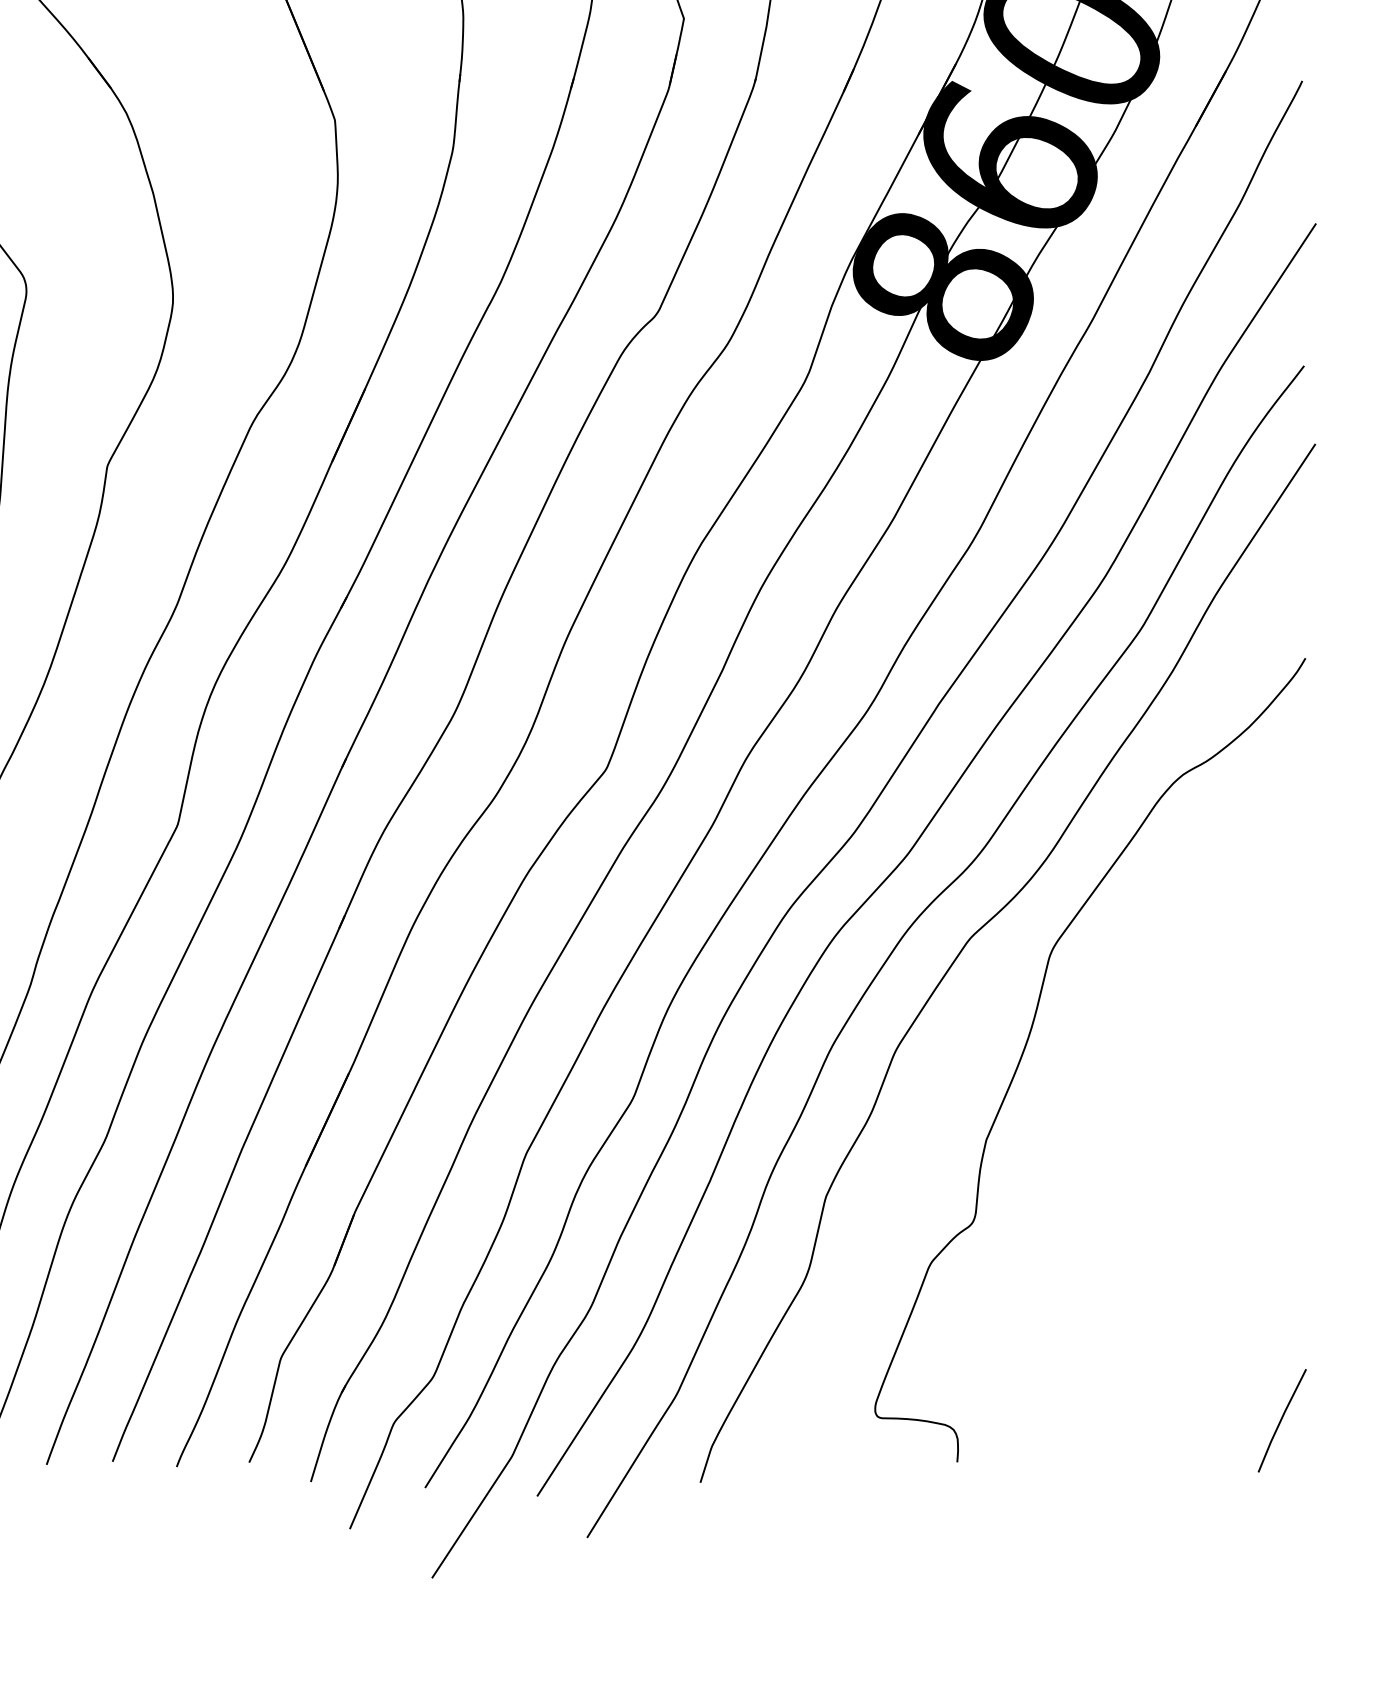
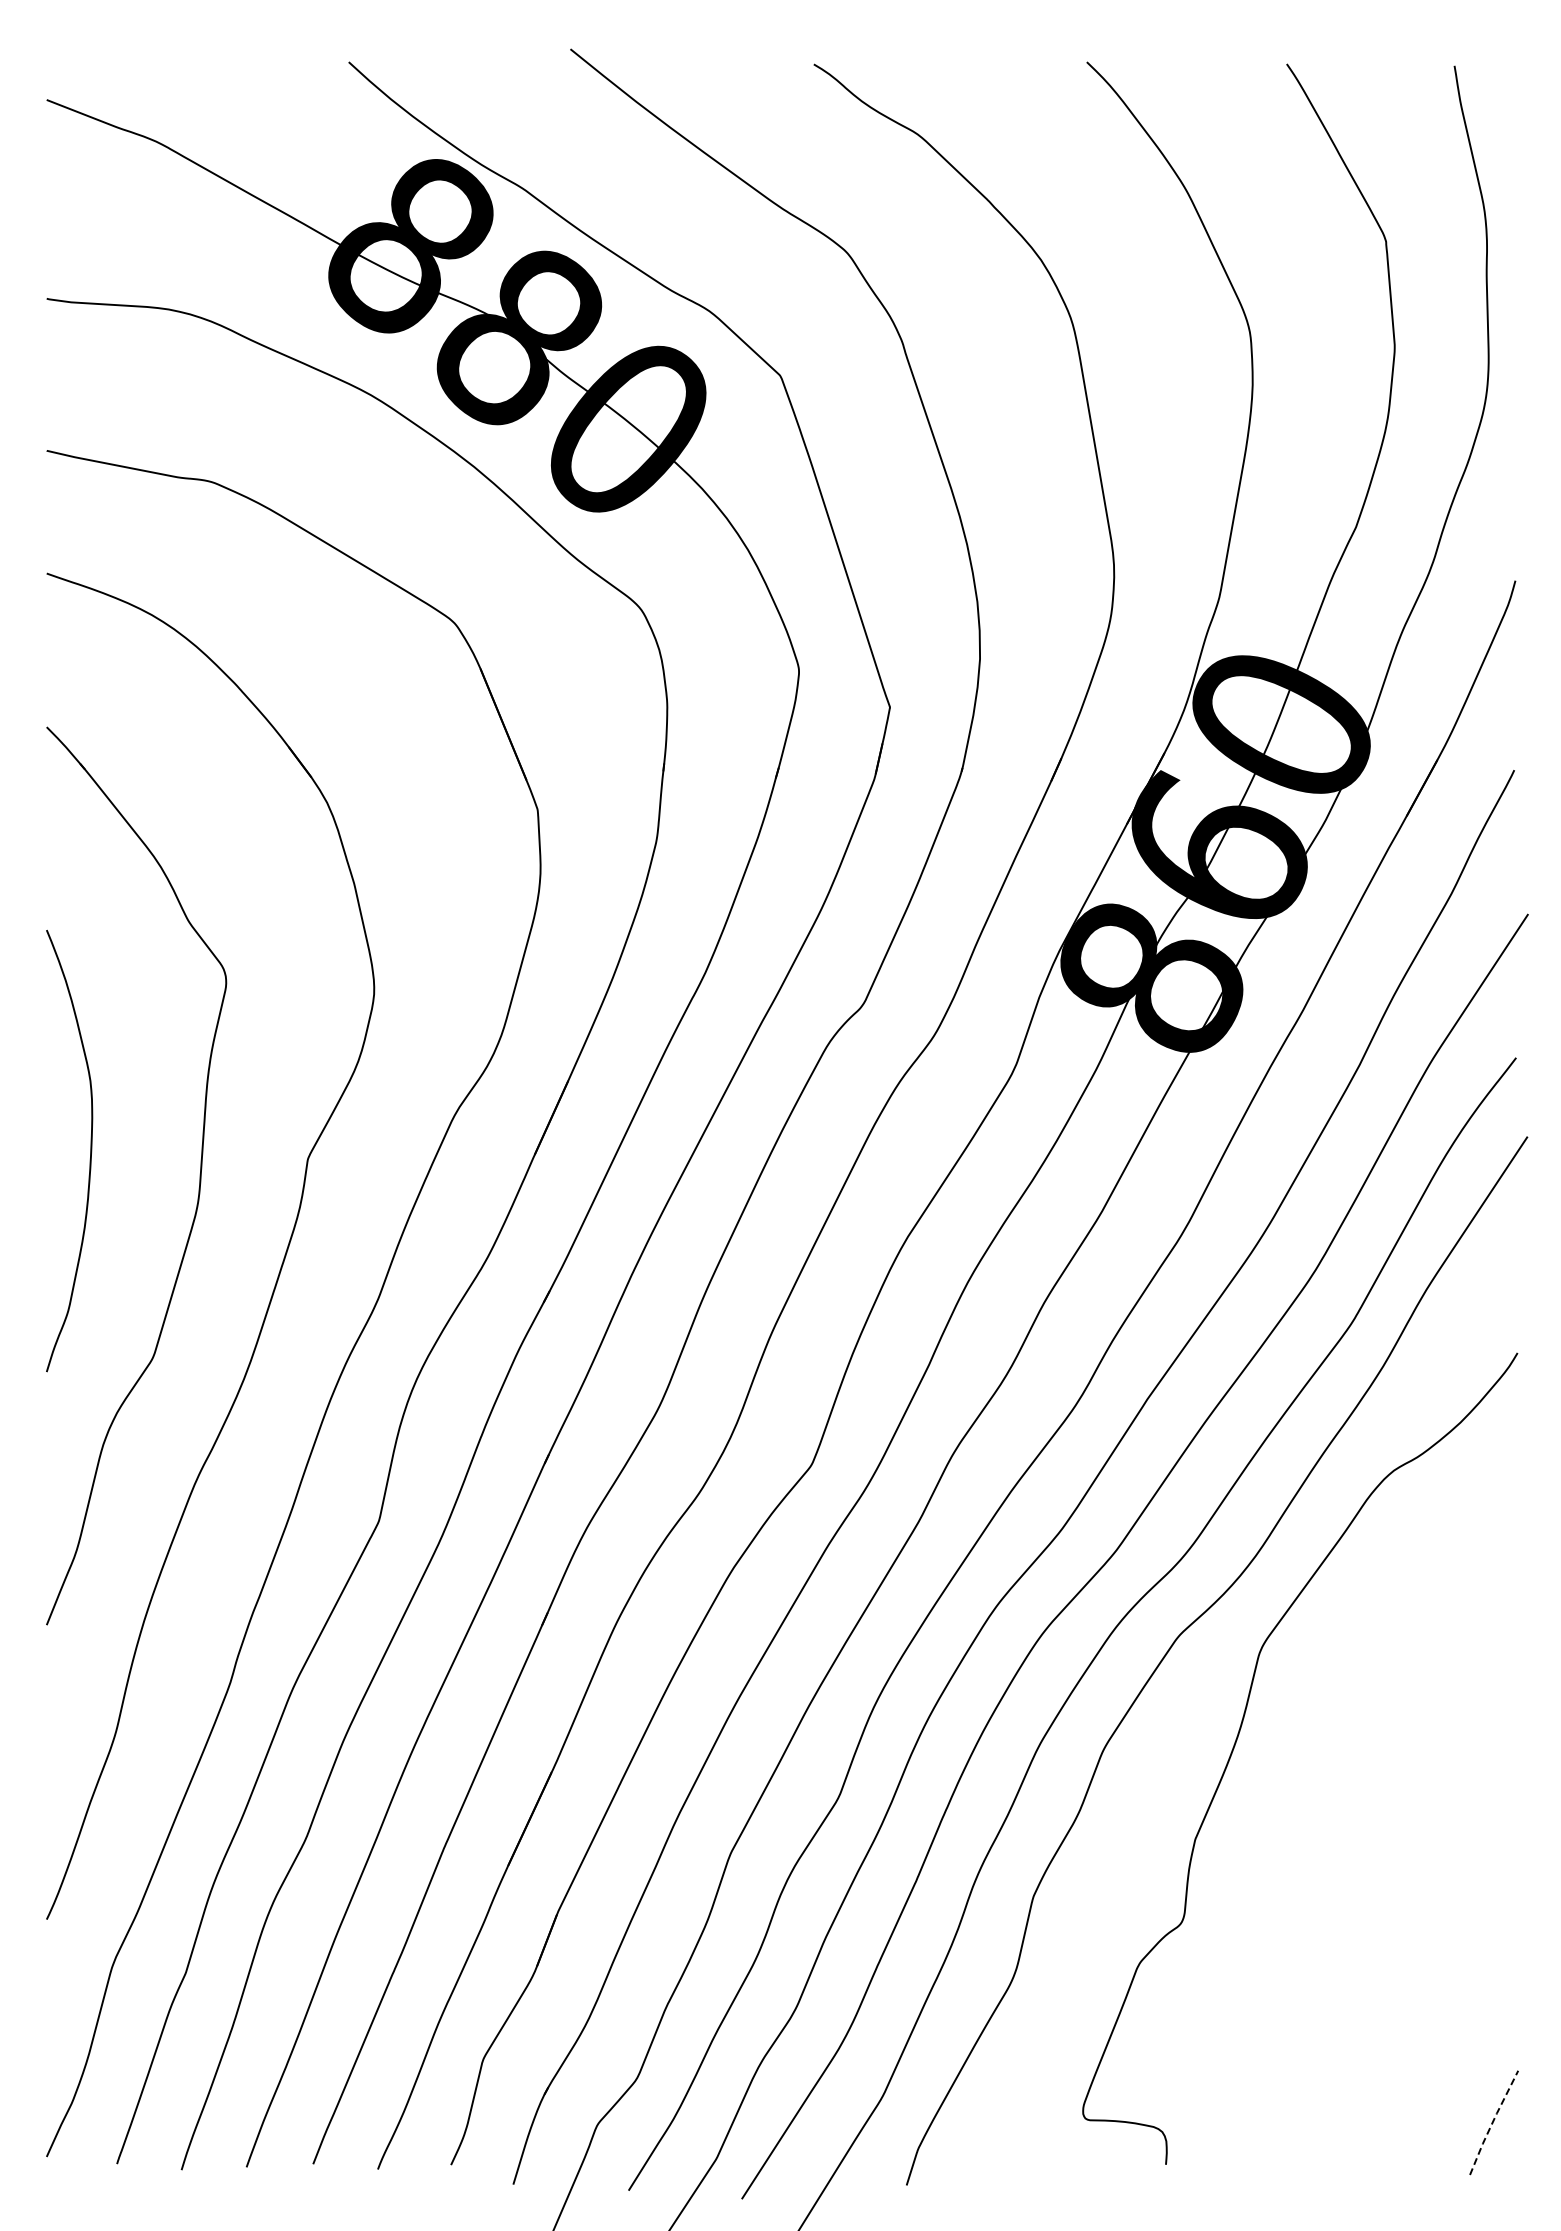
line: (1280, 1420) -> (1492, 2122), solid -> dashed

